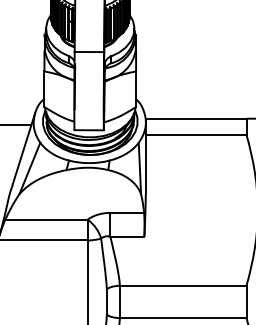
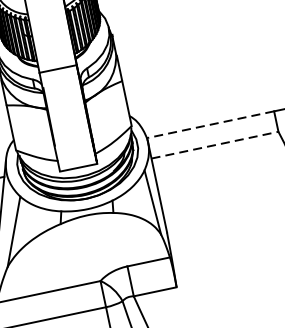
line: (195, 118) -> (209, 124), solid -> dashed
line: (196, 134) -> (215, 144), solid -> dashed

